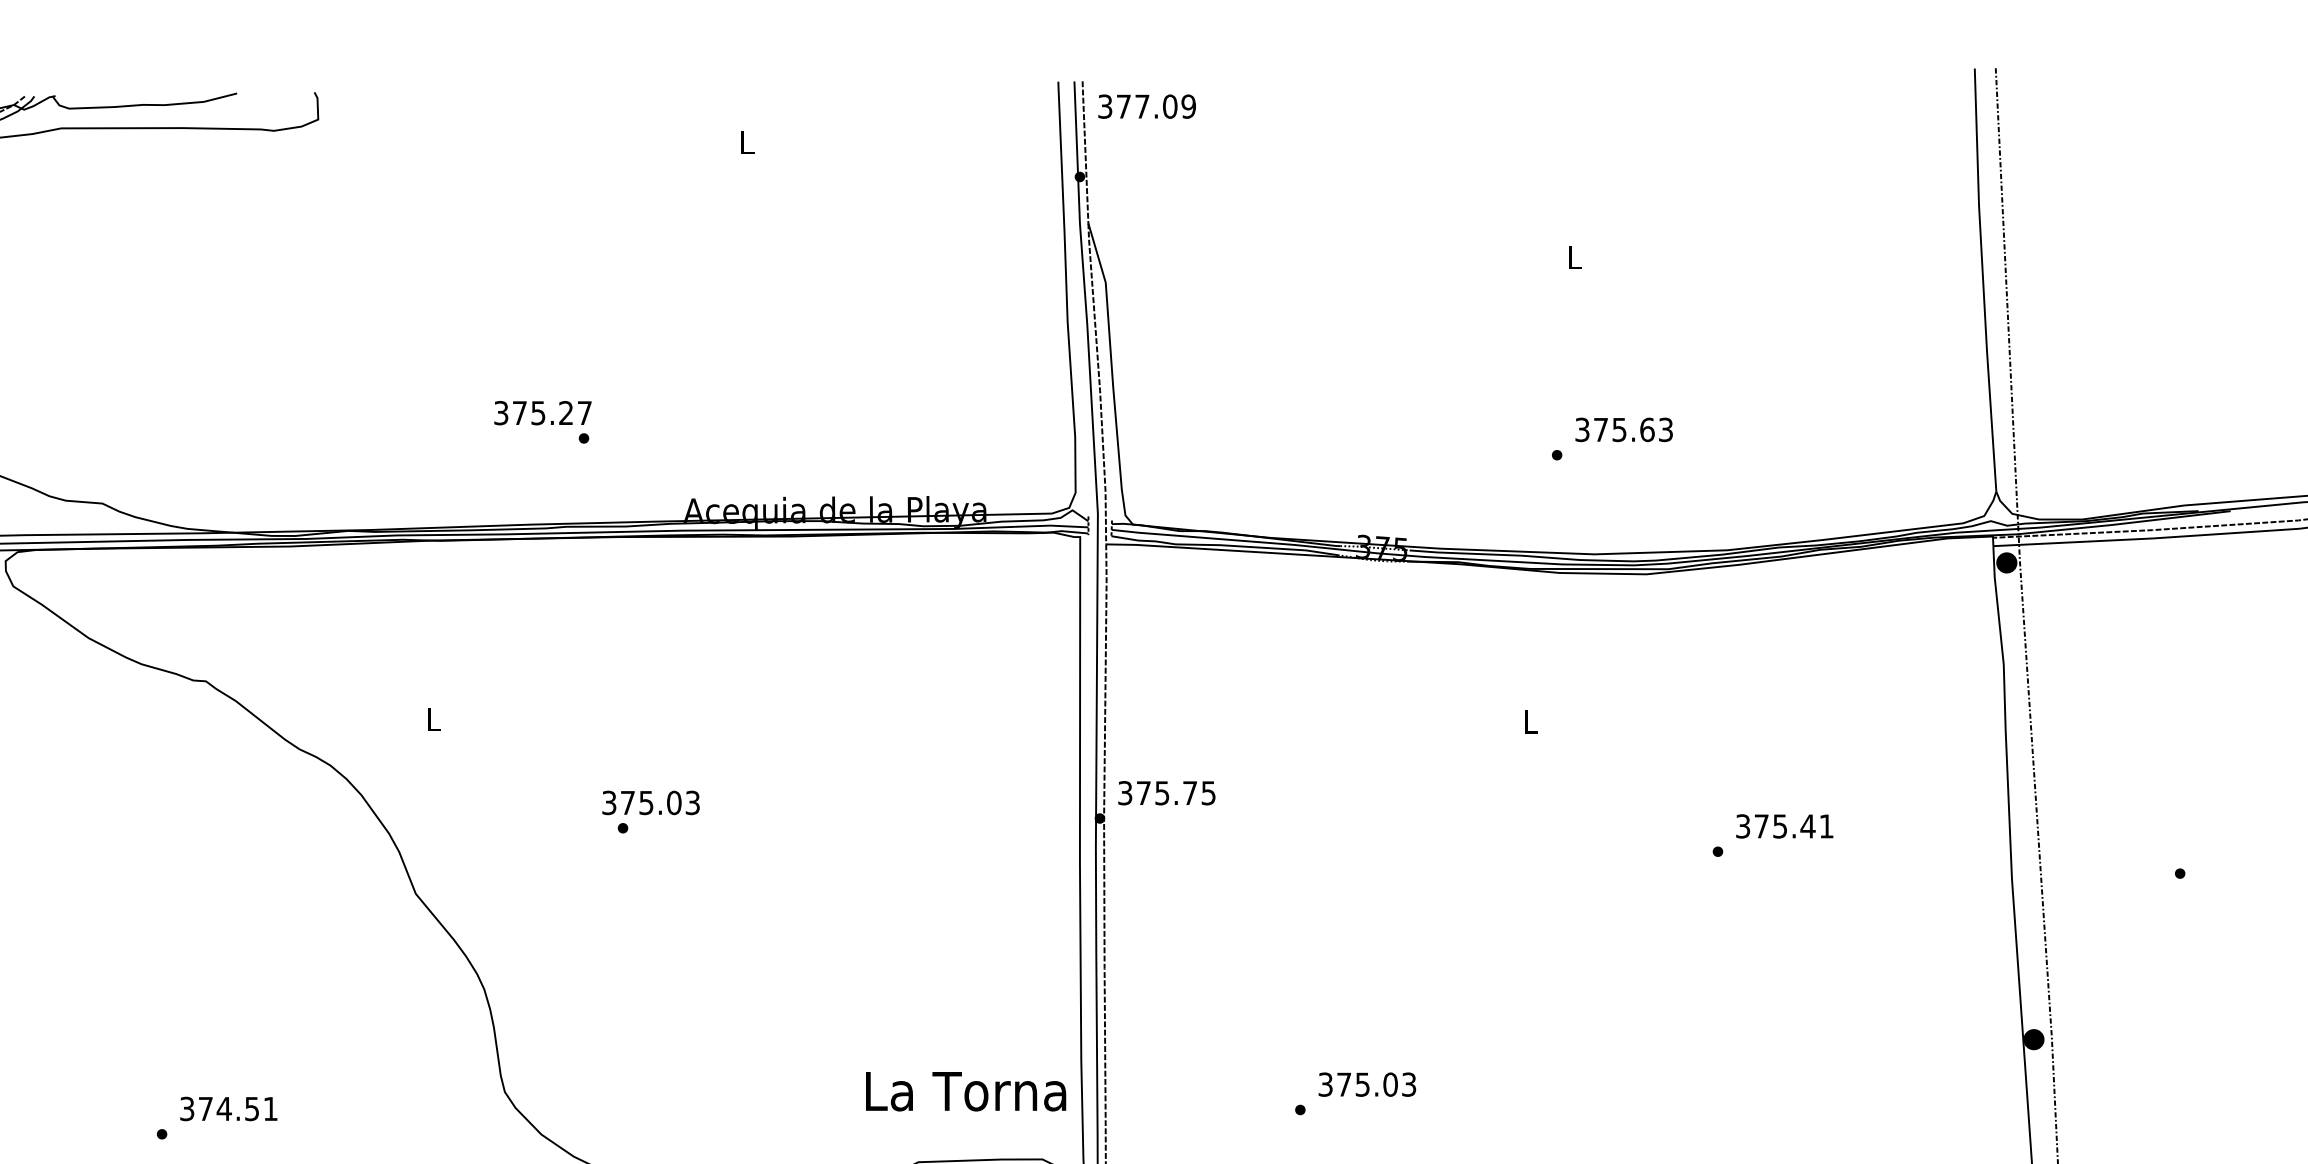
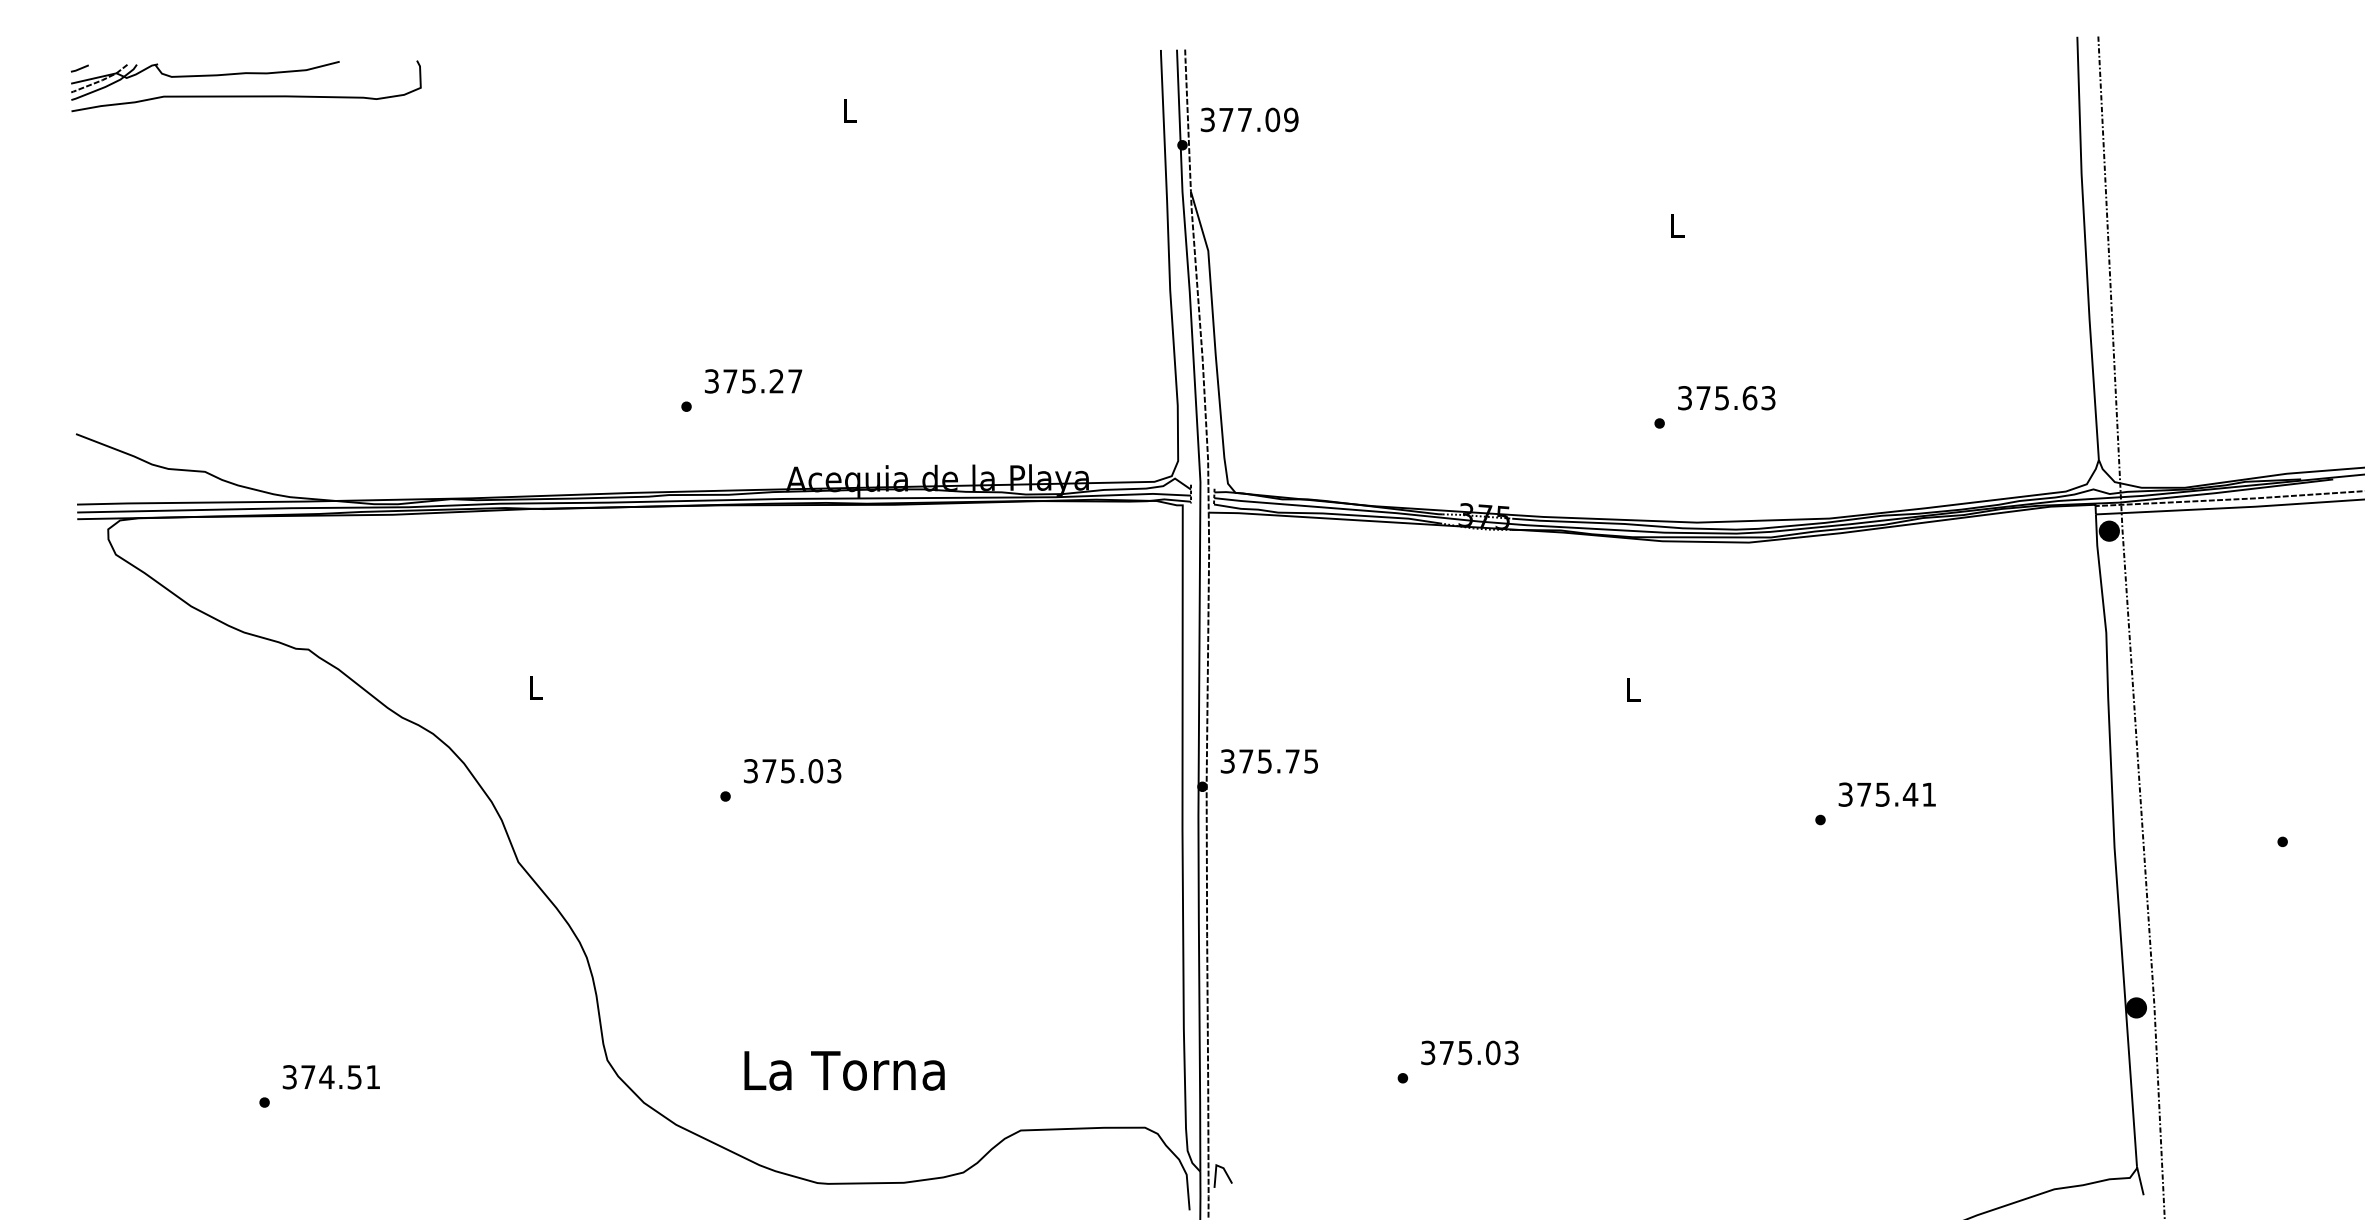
text: (1146, 106) -> (1249, 119), moved
text: (542, 413) -> (753, 381), moved
text: (650, 803) -> (792, 771), moved
text: (965, 1091) -> (844, 1070), moved

